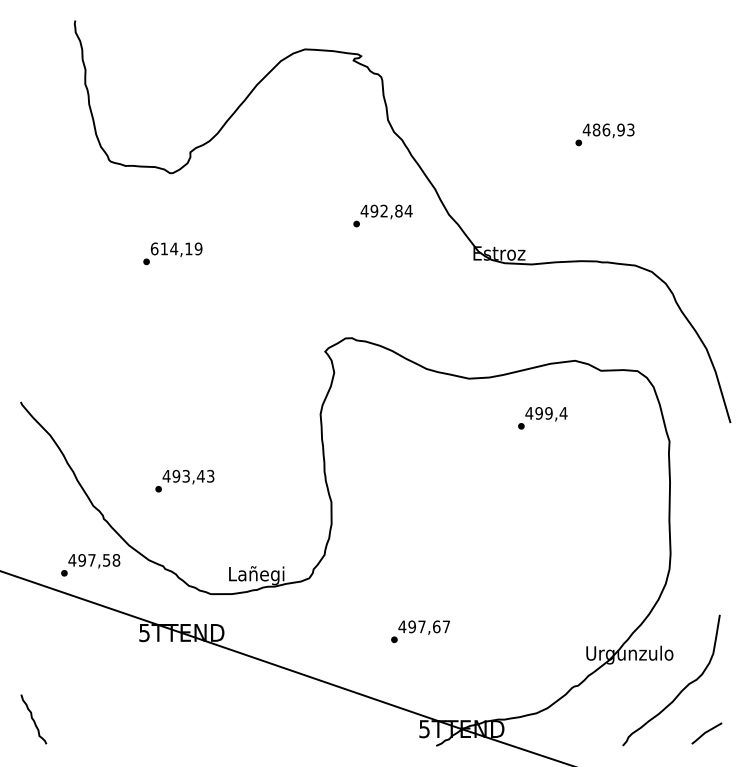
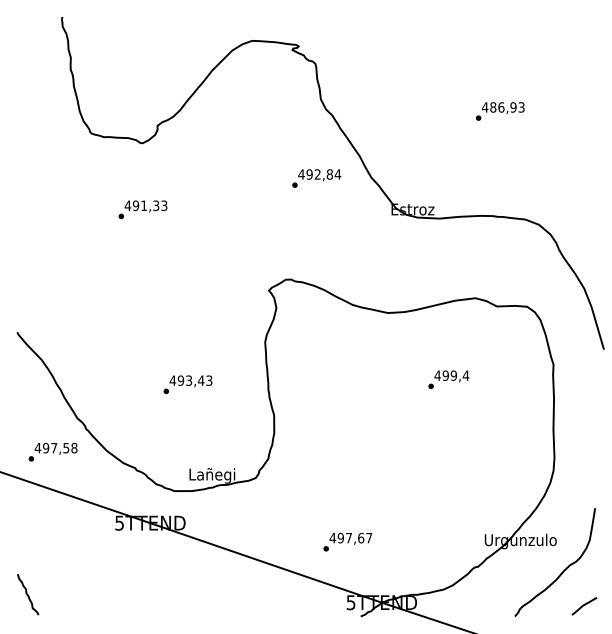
text: (175, 248) -> (145, 205), 614,19 -> 491,33
text: (542, 417) -> (448, 379), moved
text: (184, 480) -> (187, 384), moved
text: (89, 565) -> (52, 452), moved
text: (420, 630) -> (347, 541), moved

